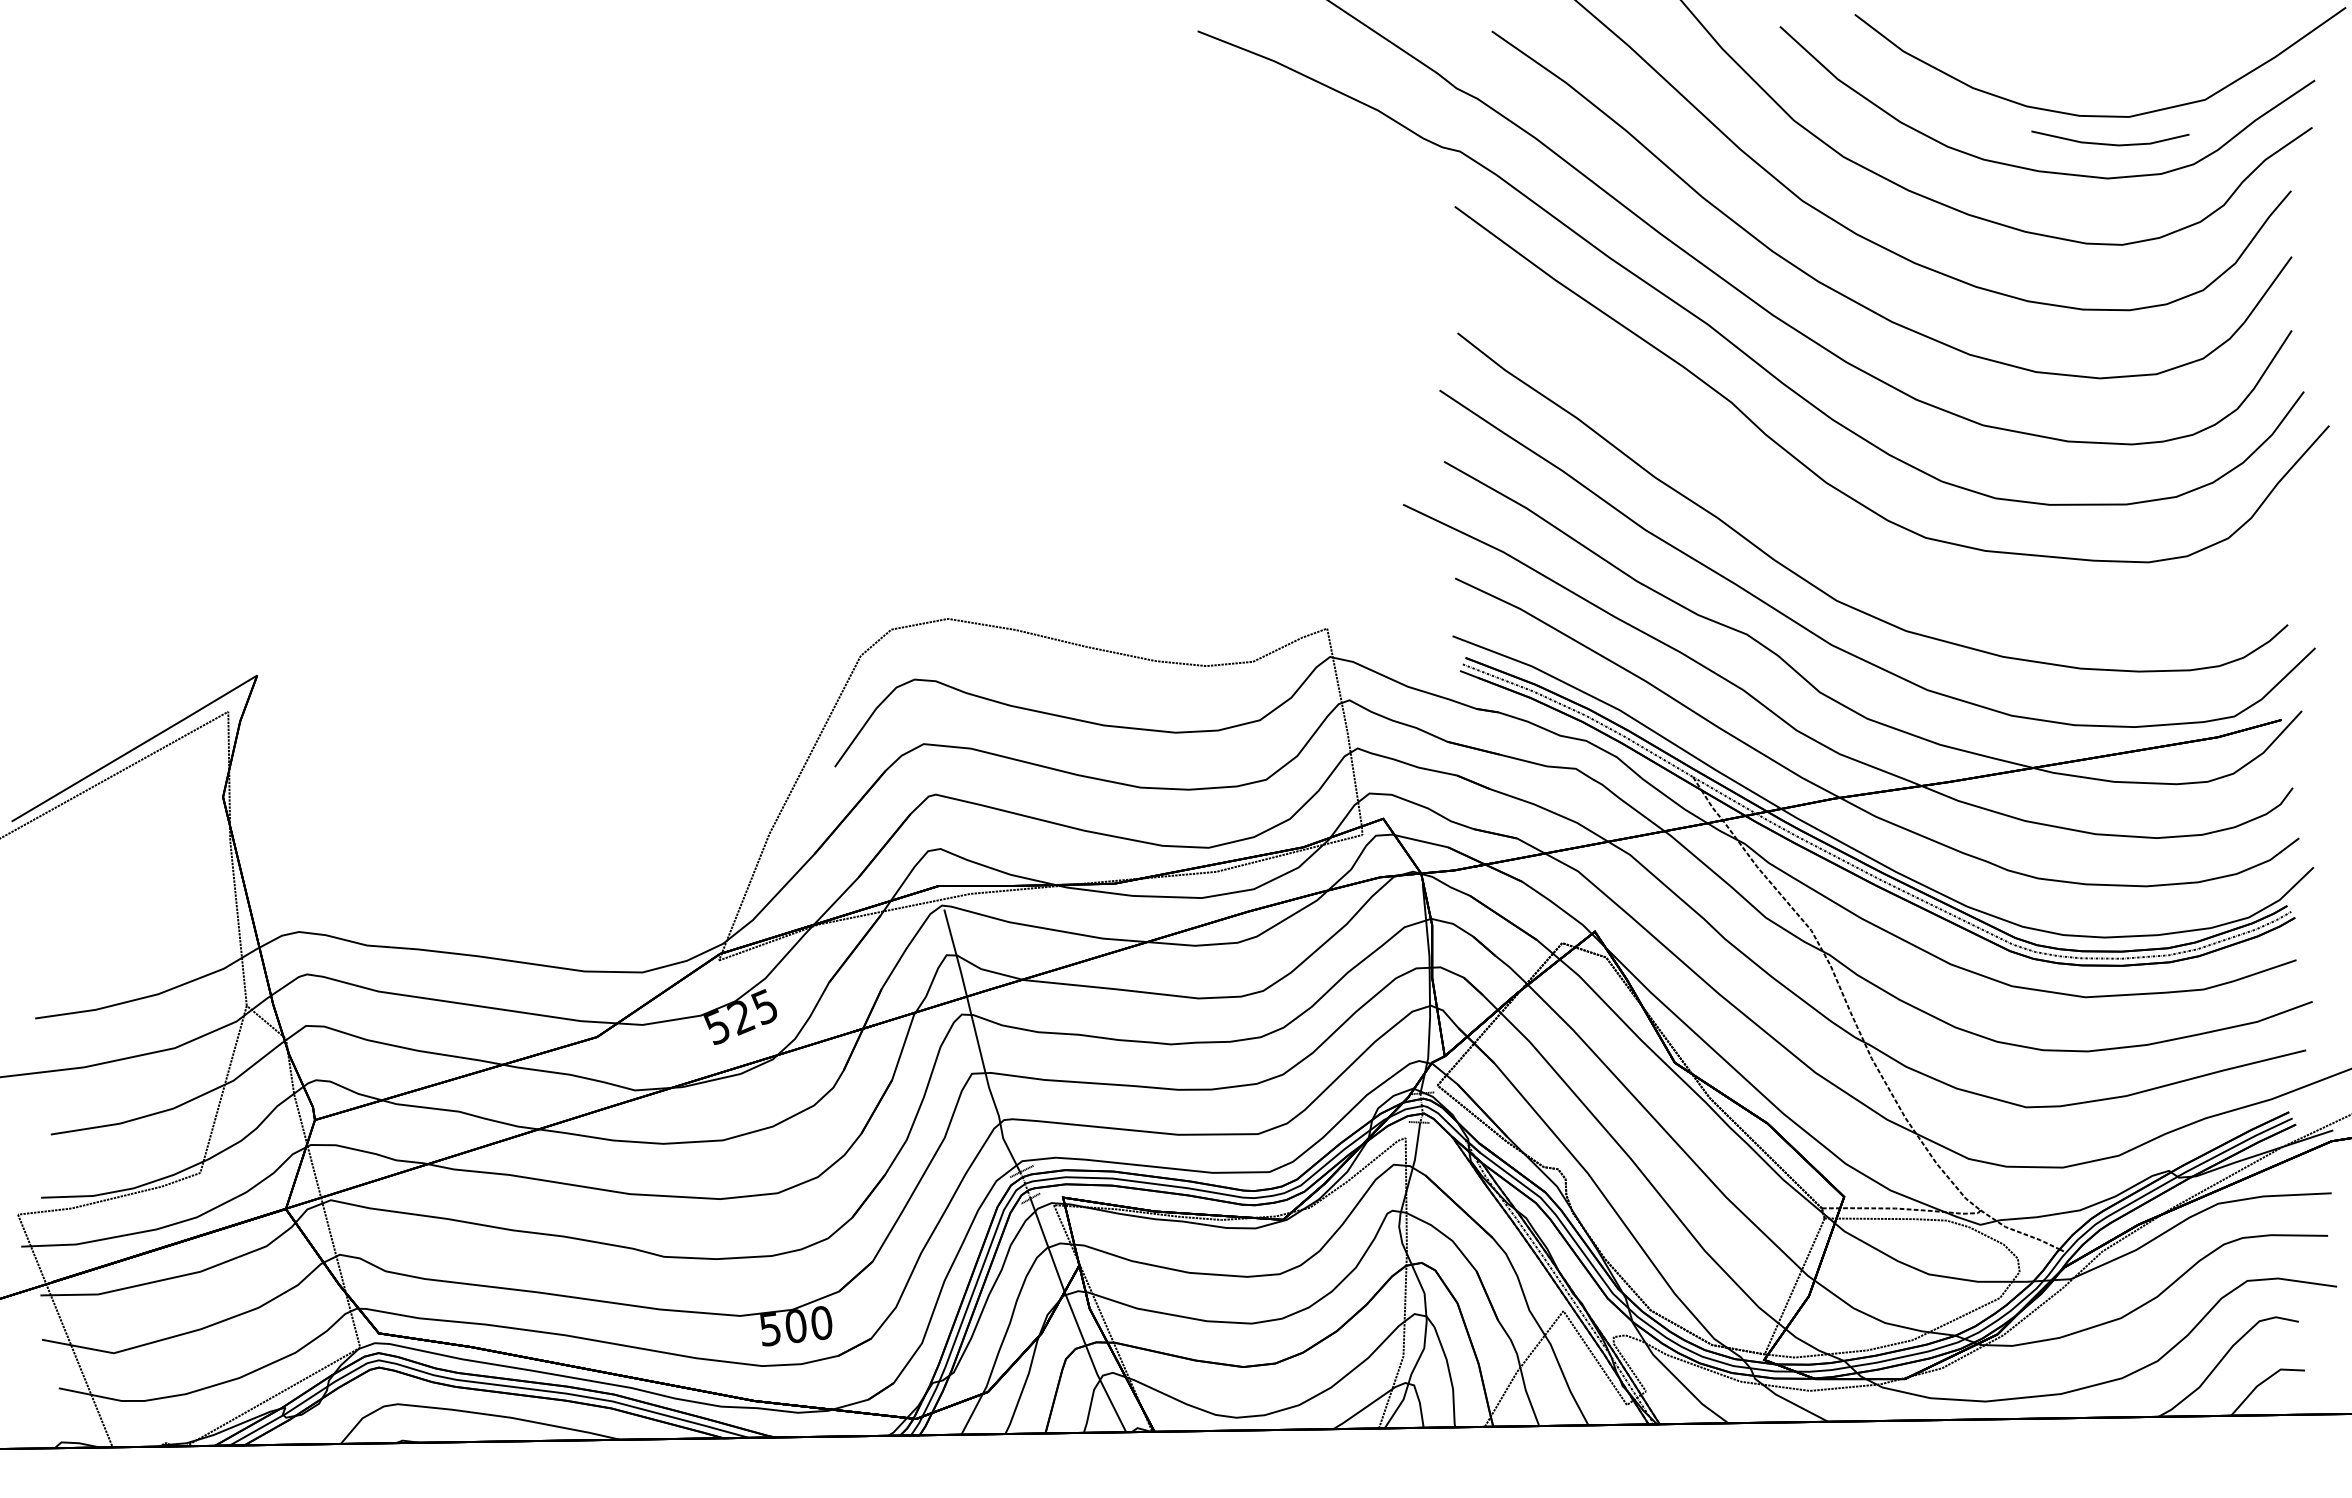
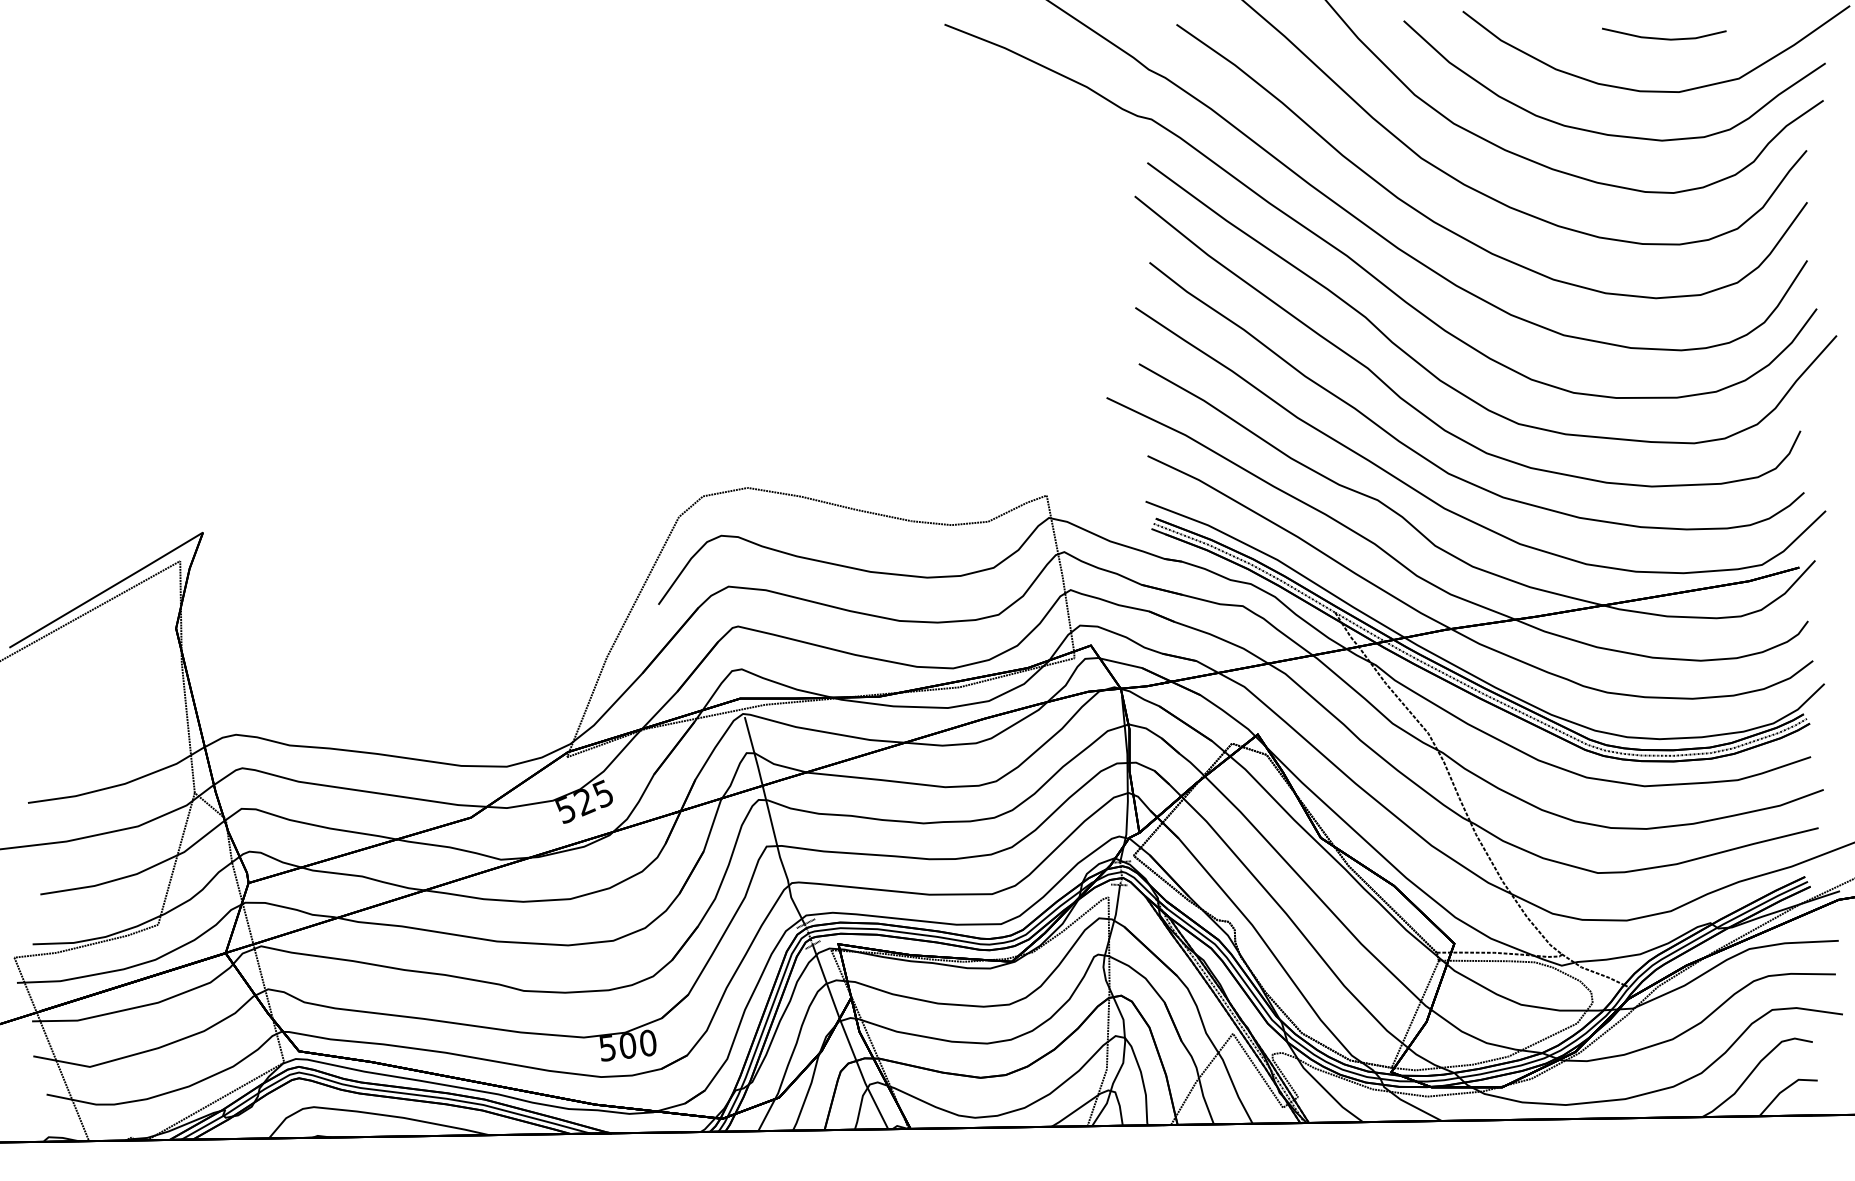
line: (2110, 143) -> (1664, 38), moved
curve: (1795, 517) -> (1415, 407), added

